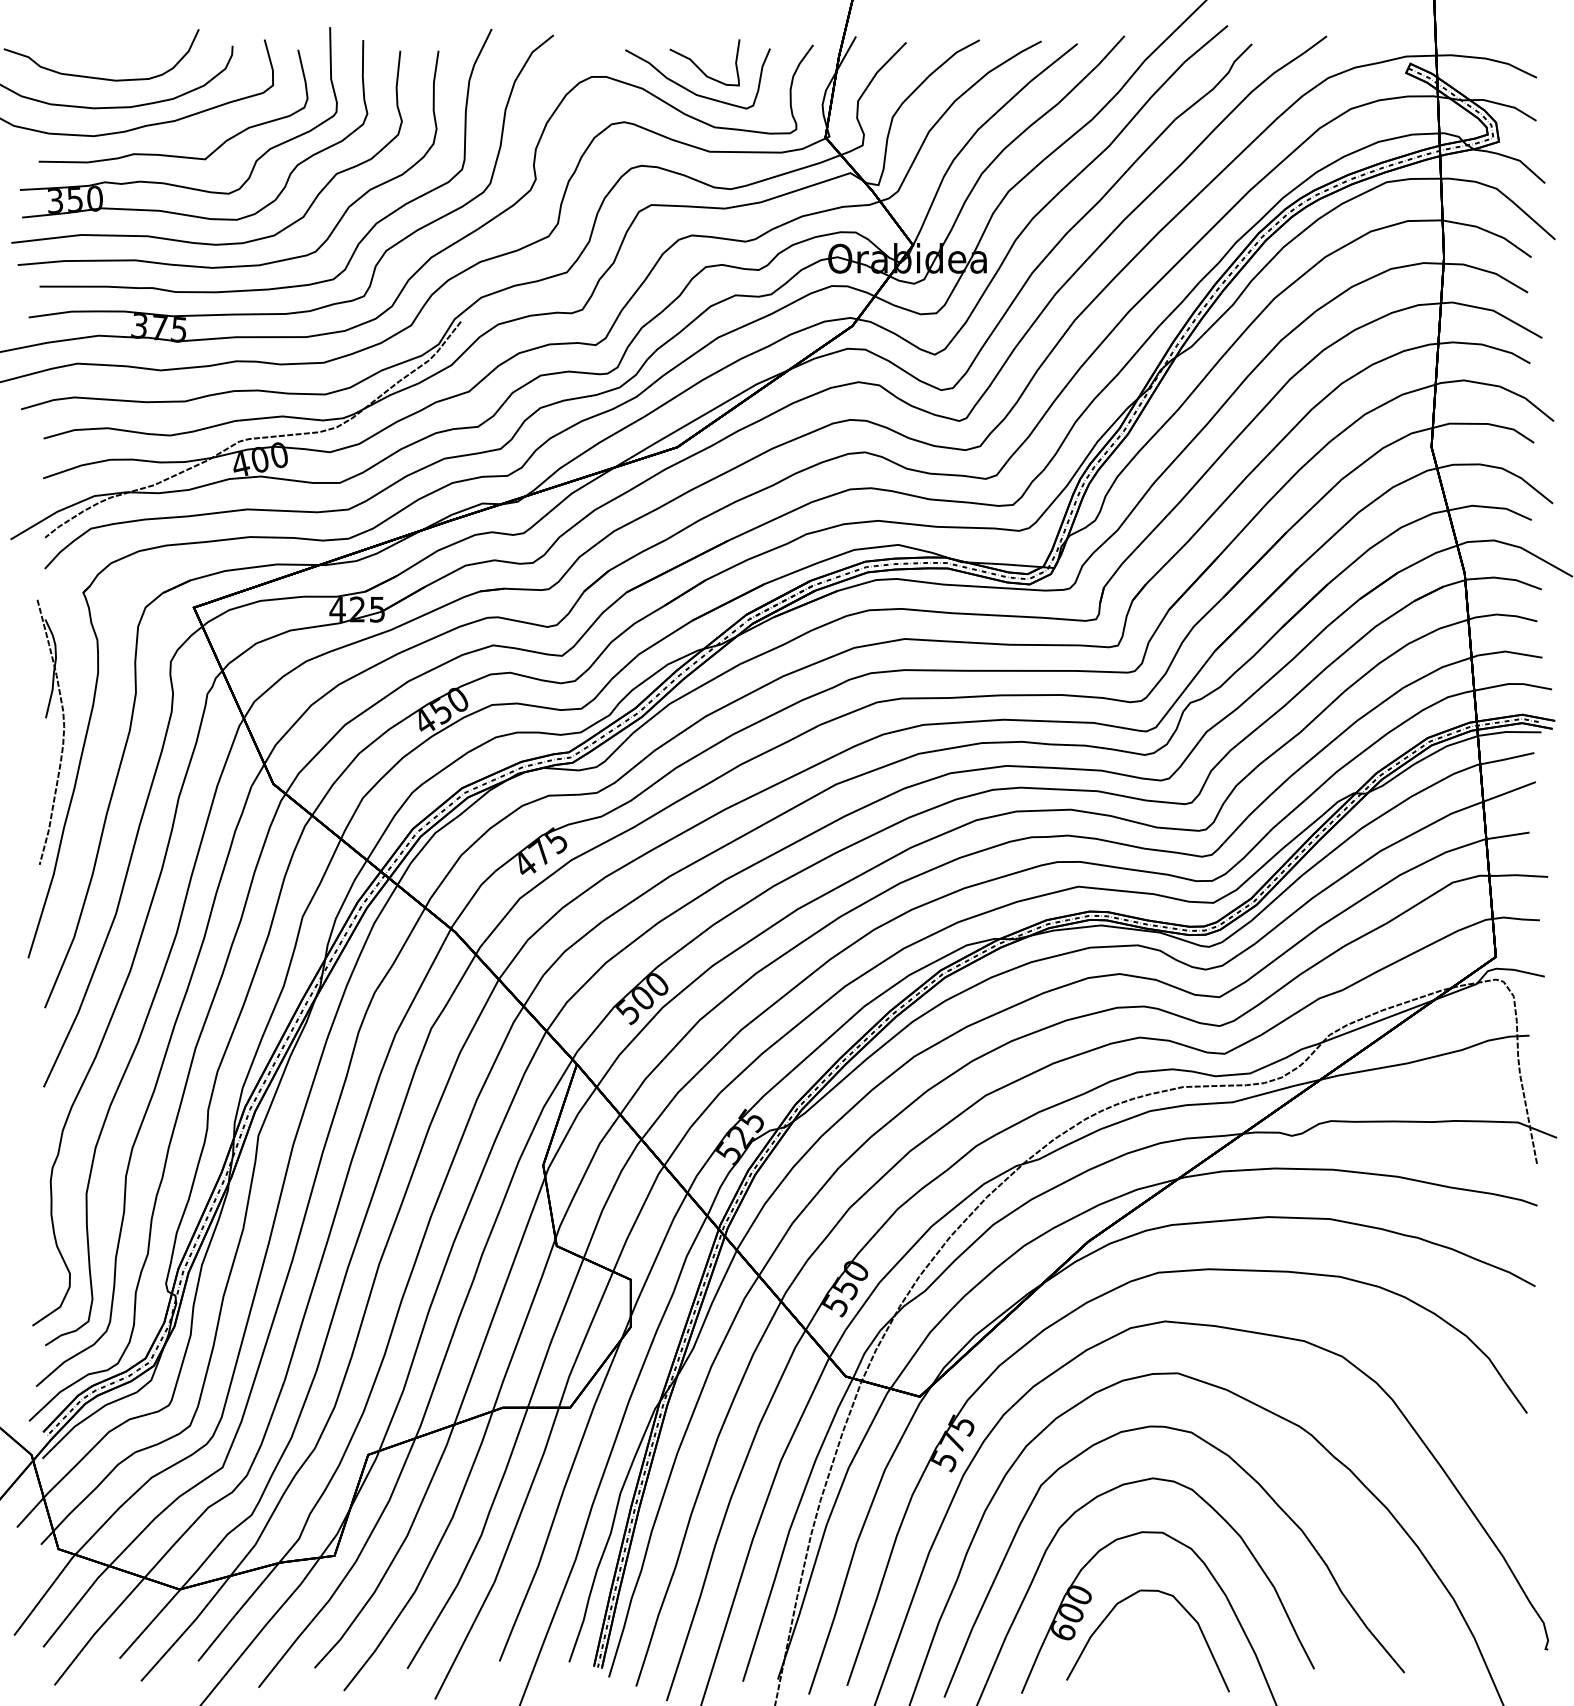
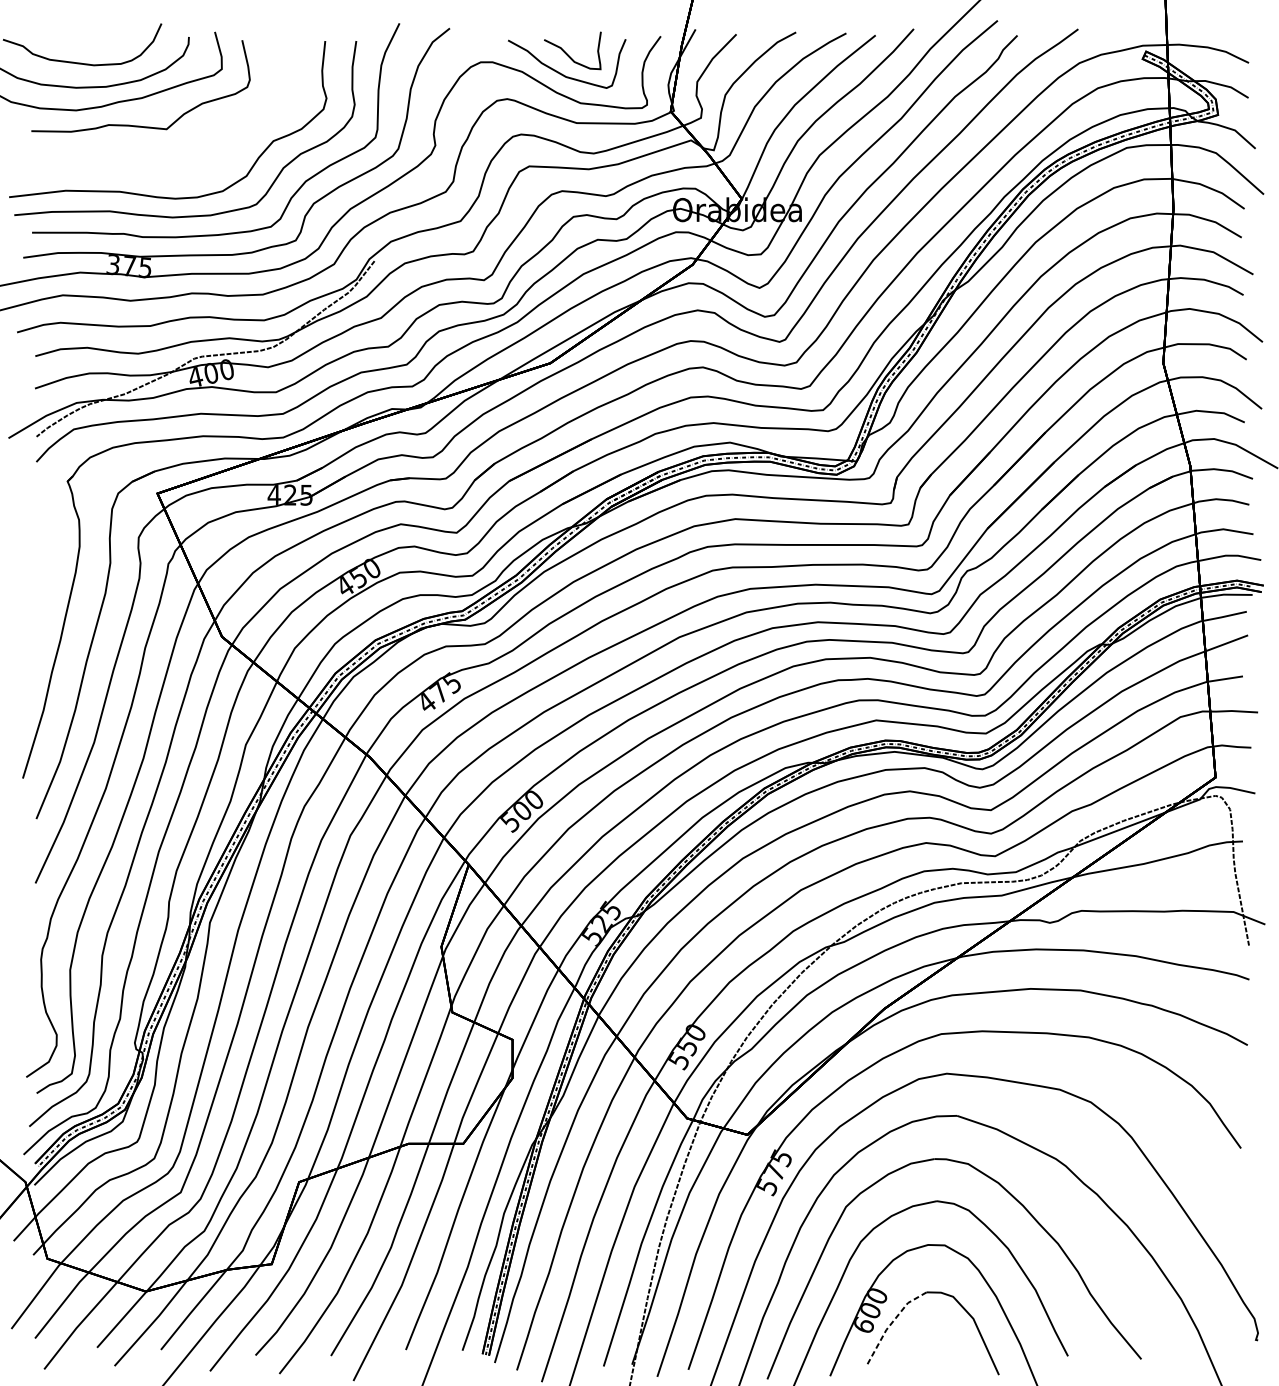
part: (181, 185) -> (147, 150), removed
part: (62, 734) -> (50, 596), removed
line: (1096, 1629) -> (891, 1324), solid -> dashed

